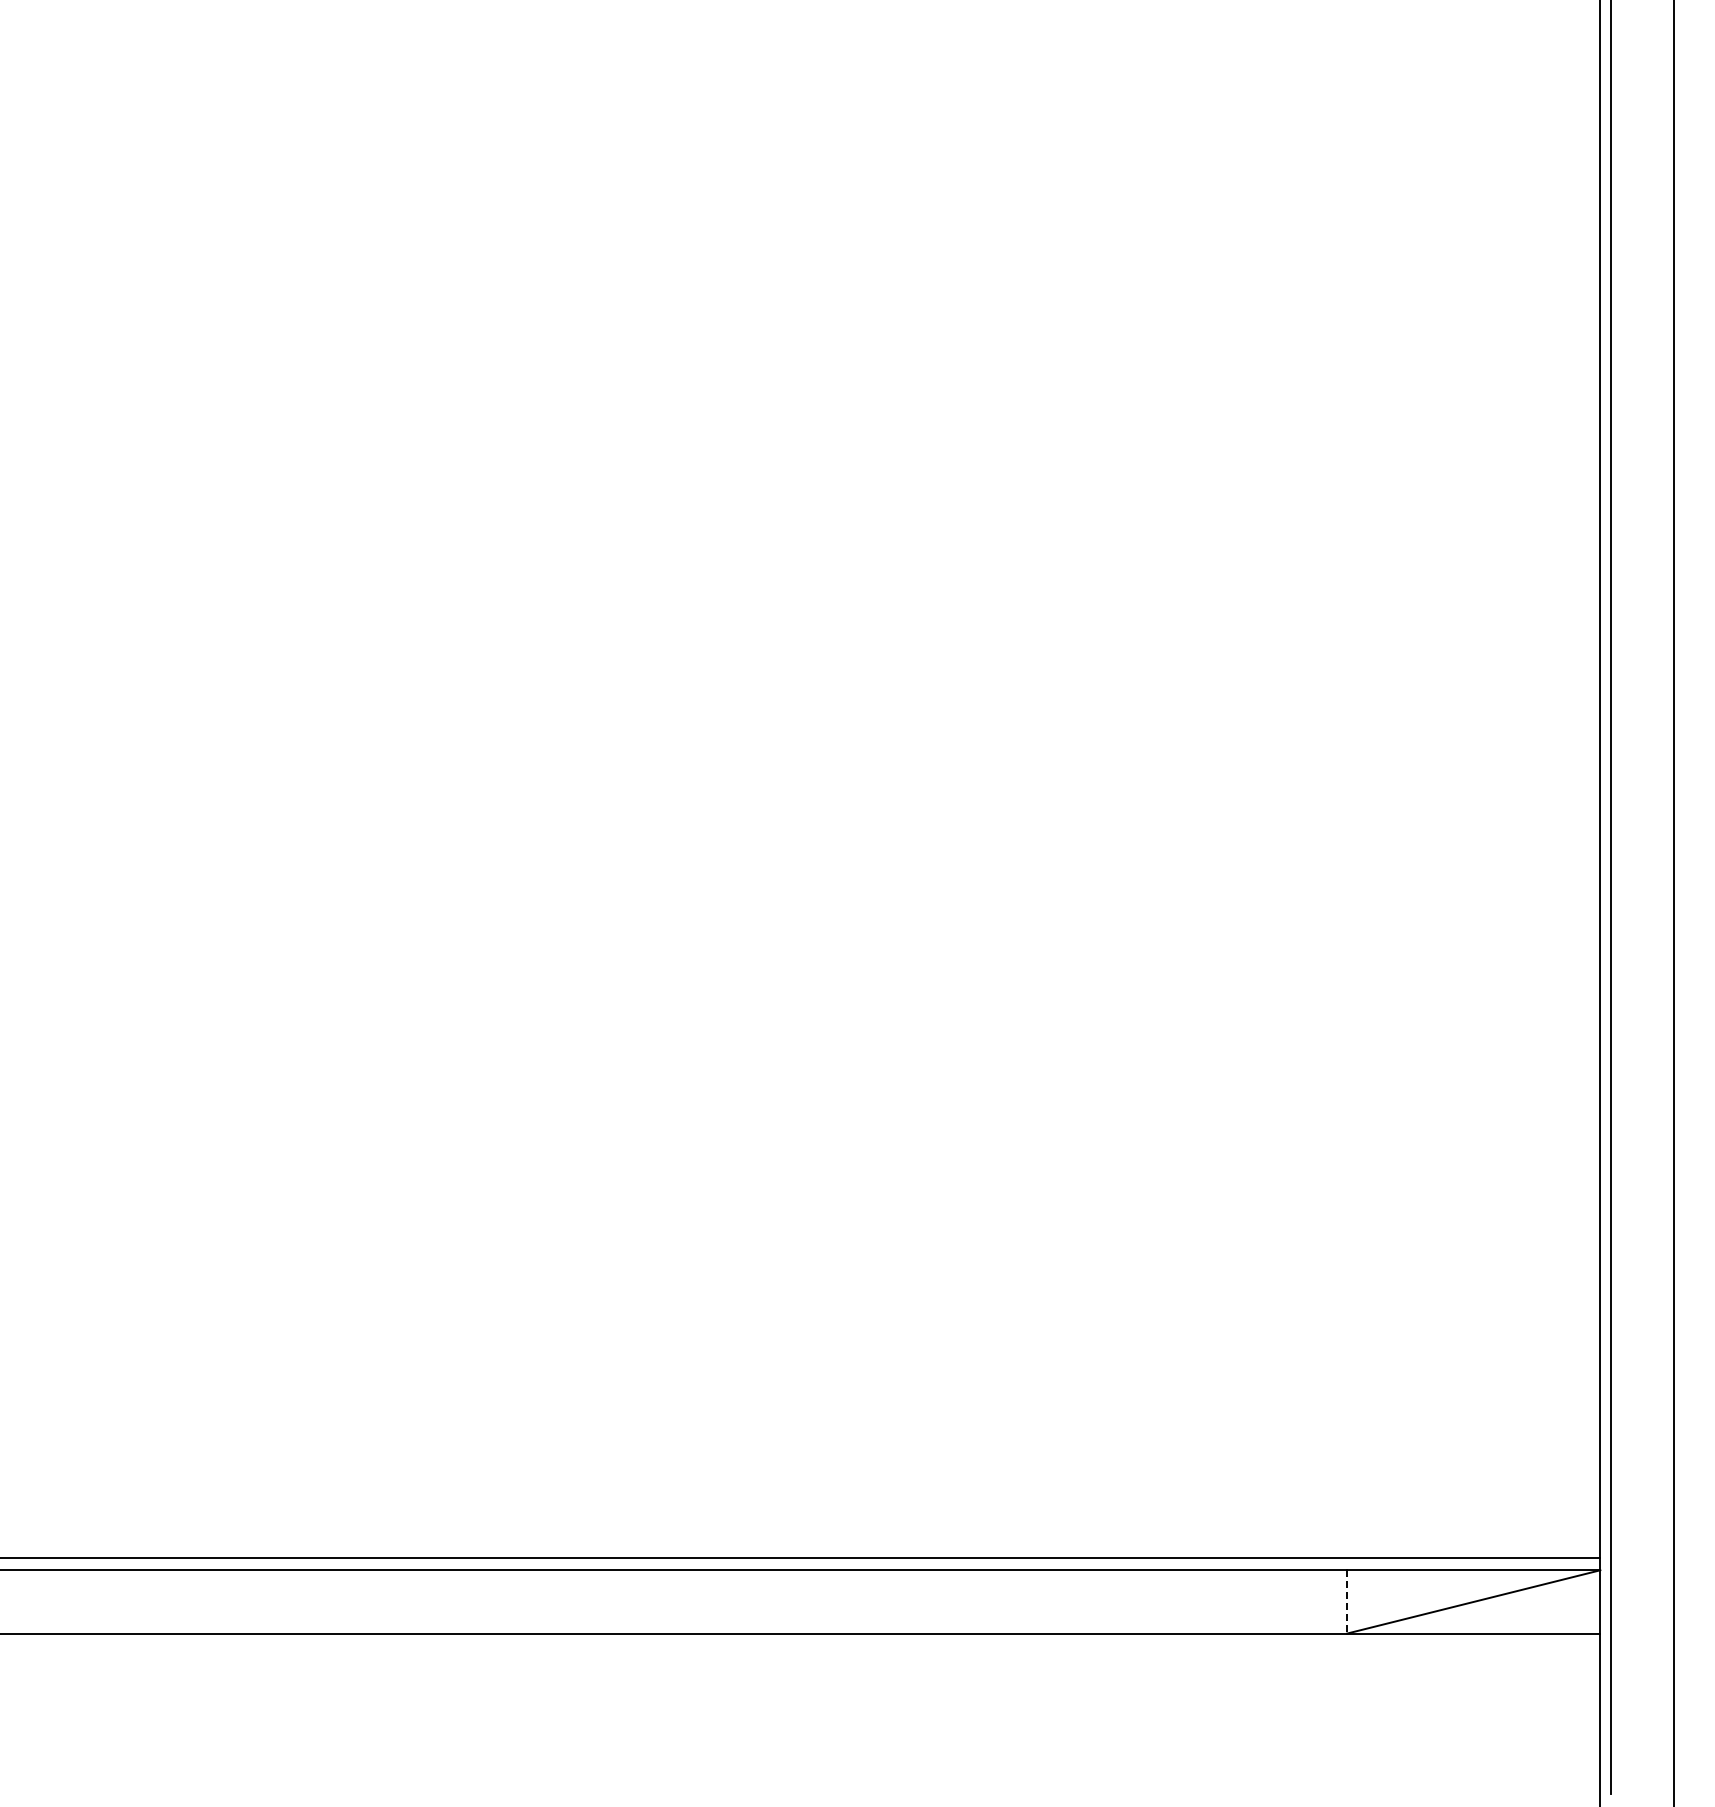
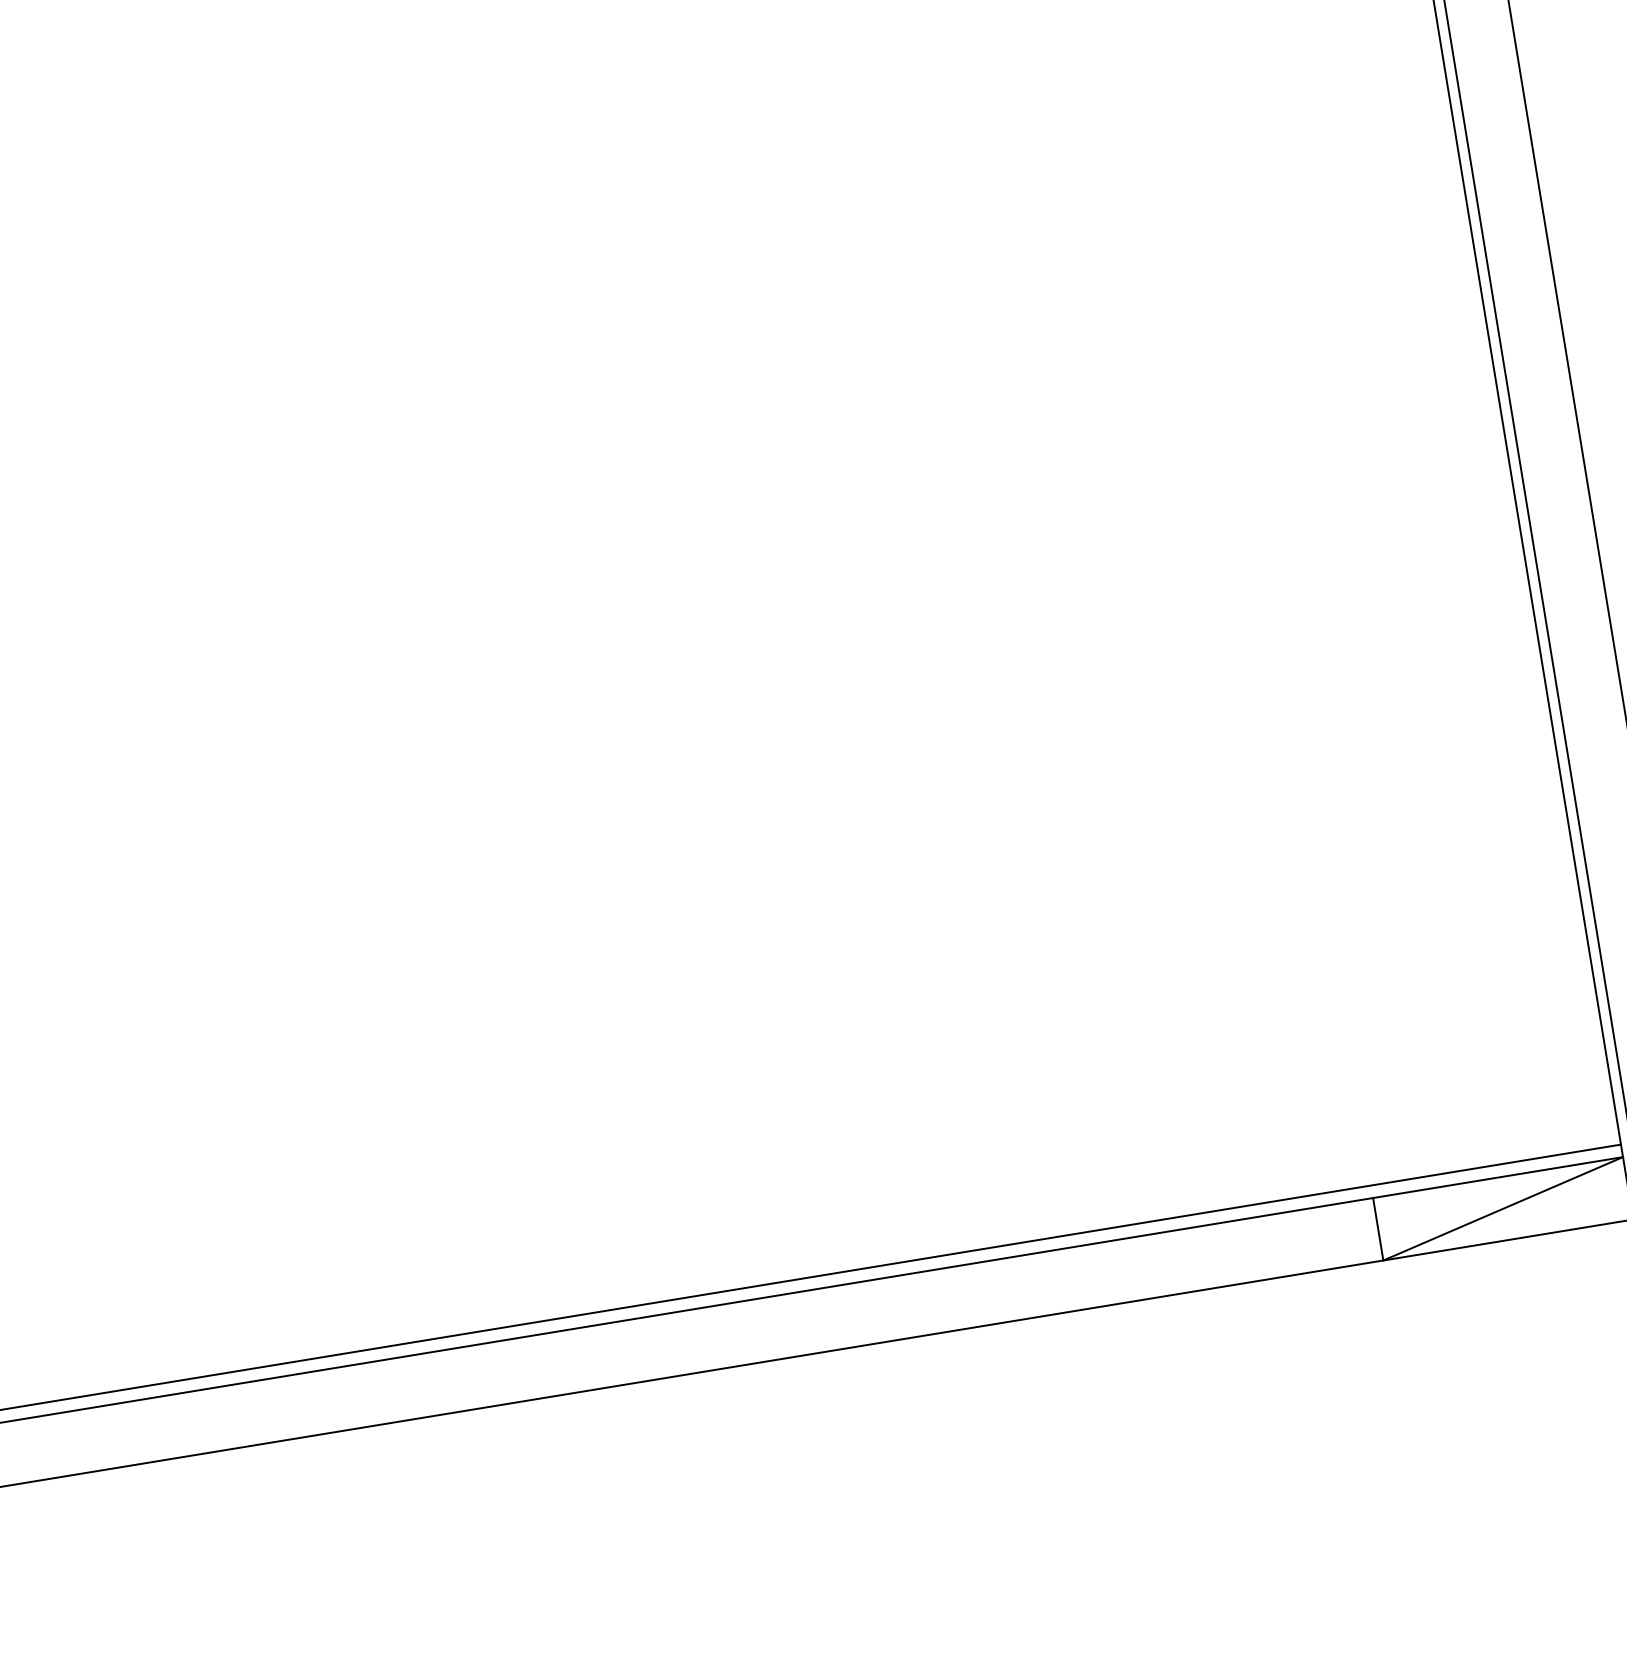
line: (1347, 1601) -> (1378, 1228), dashed -> solid

